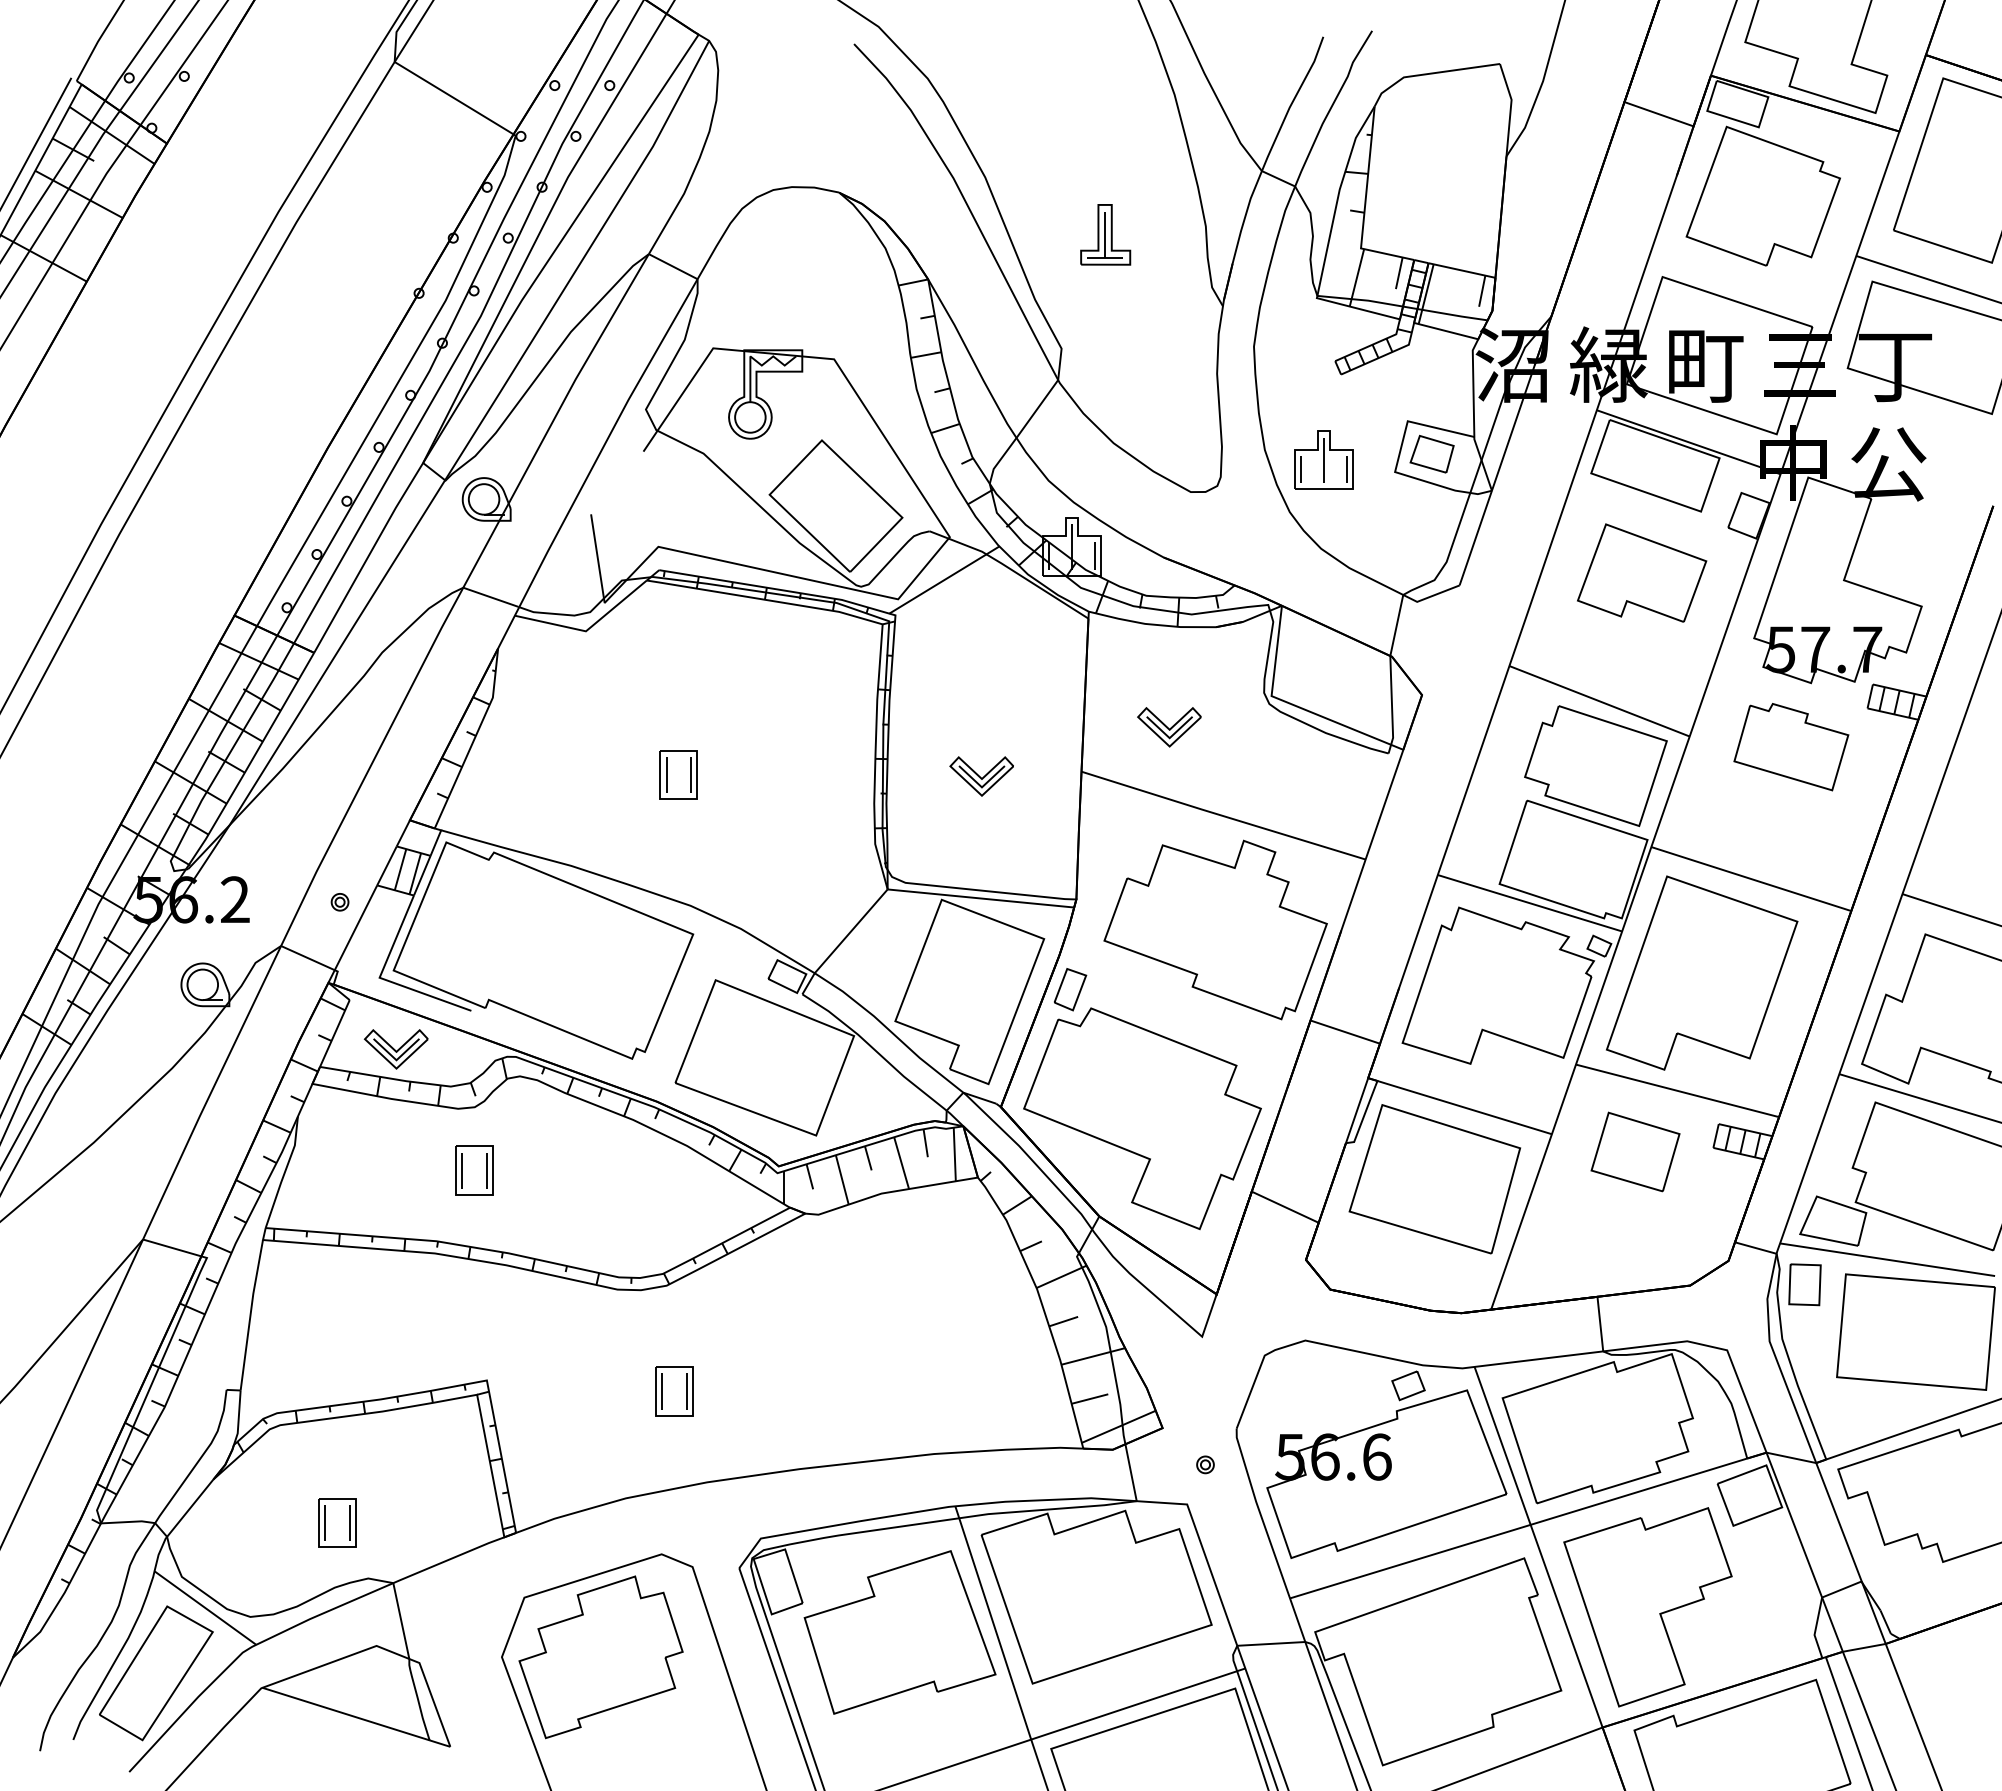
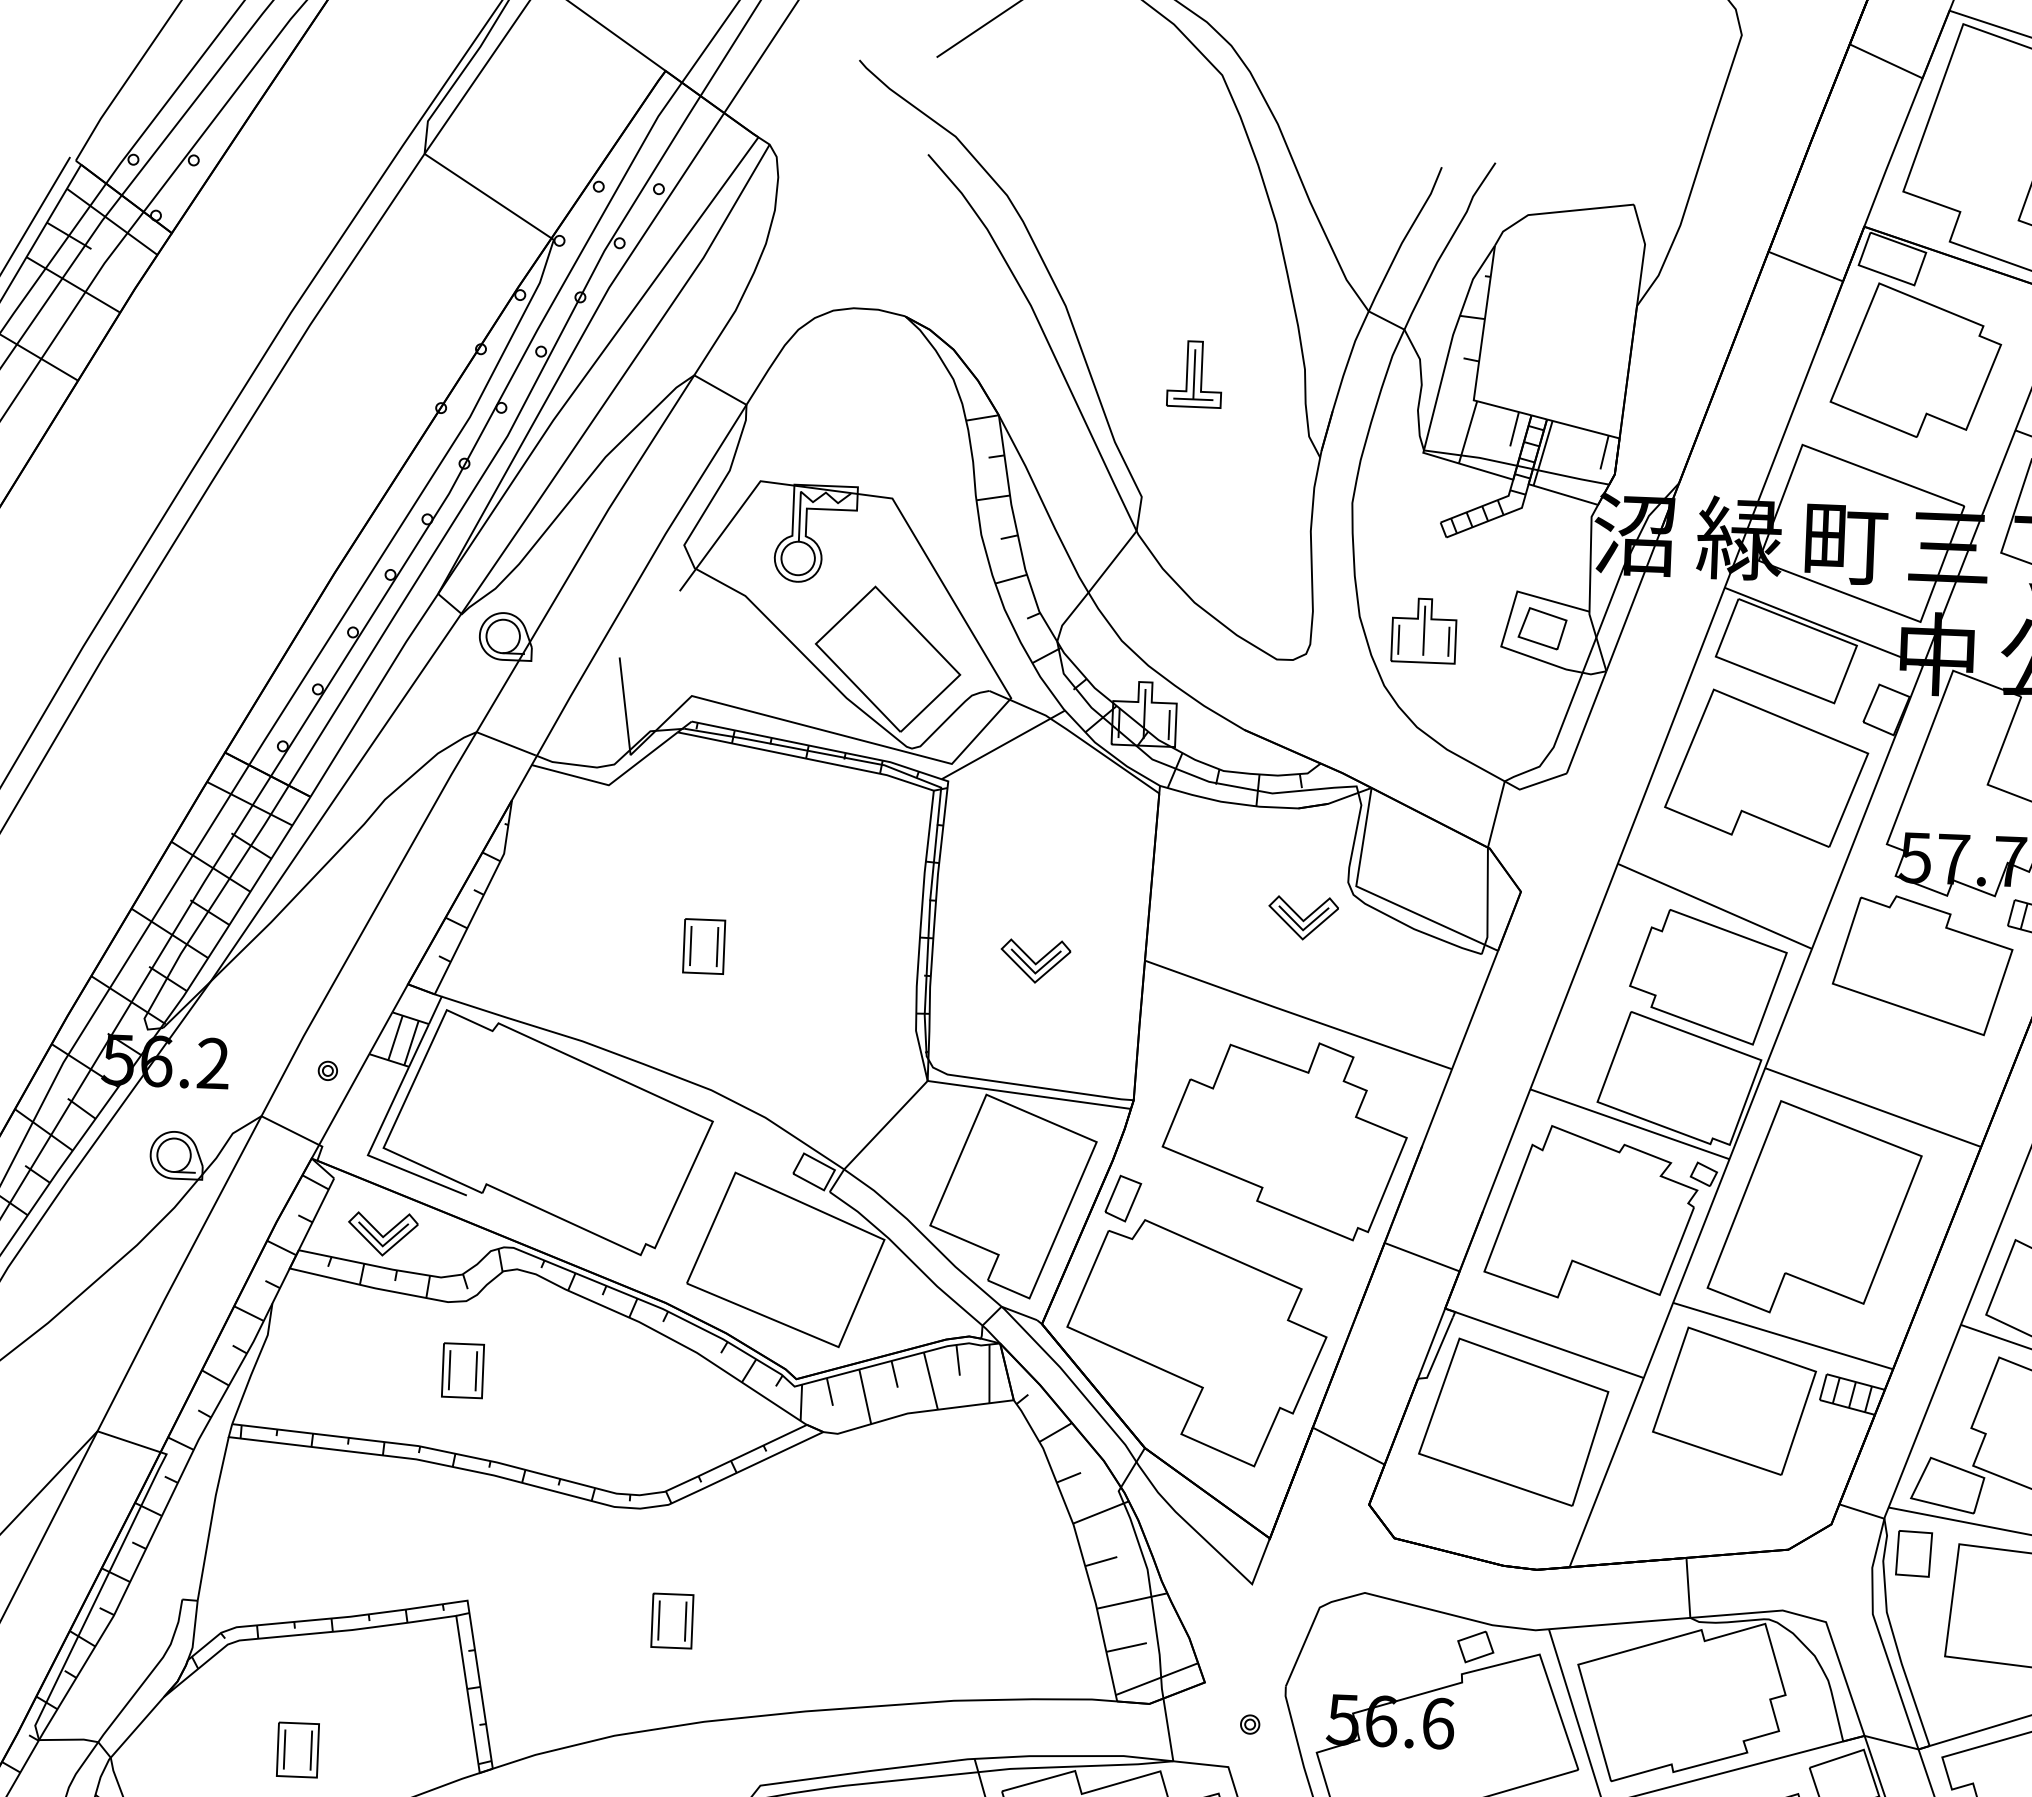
part: (1641, 572) -> (1766, 767), size x1.43
part: (1169, 727) -> (1303, 918), moved
part: (1791, 746) -> (1922, 964), size x1.43
part: (1635, 1151) -> (1734, 1400), size x1.67

